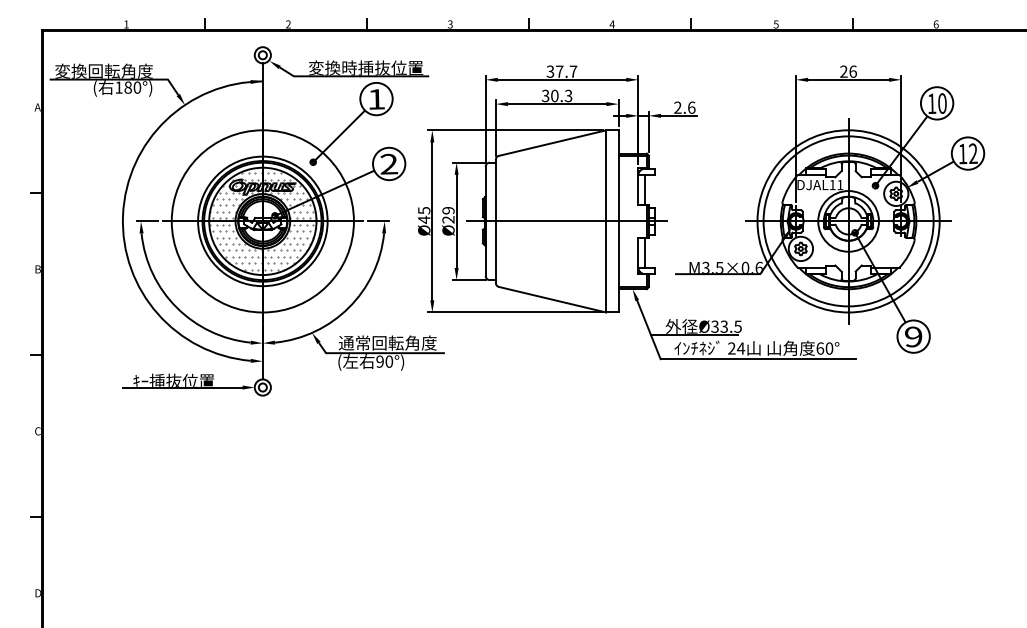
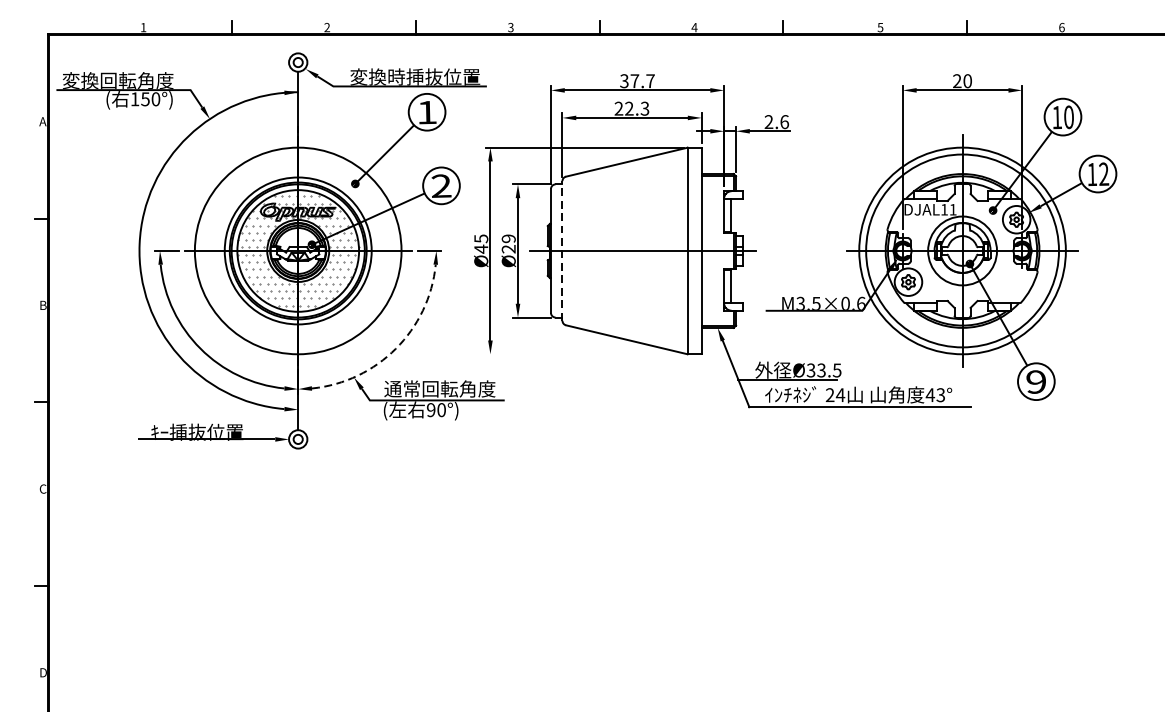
text: (852, 71) -> (966, 80), 26 -> 20
text: (127, 87) -> (144, 99), 180°) -> 150°)
text: (549, 95) -> (623, 108), 30.3 -> 22.3
line: (495, 221) -> (562, 251), solid -> dashed
arc: (349, 307) -> (396, 348), solid -> dashed
line: (515, 312) -> (584, 354), removed
text: (824, 348) -> (935, 395), 60° -> 43°

